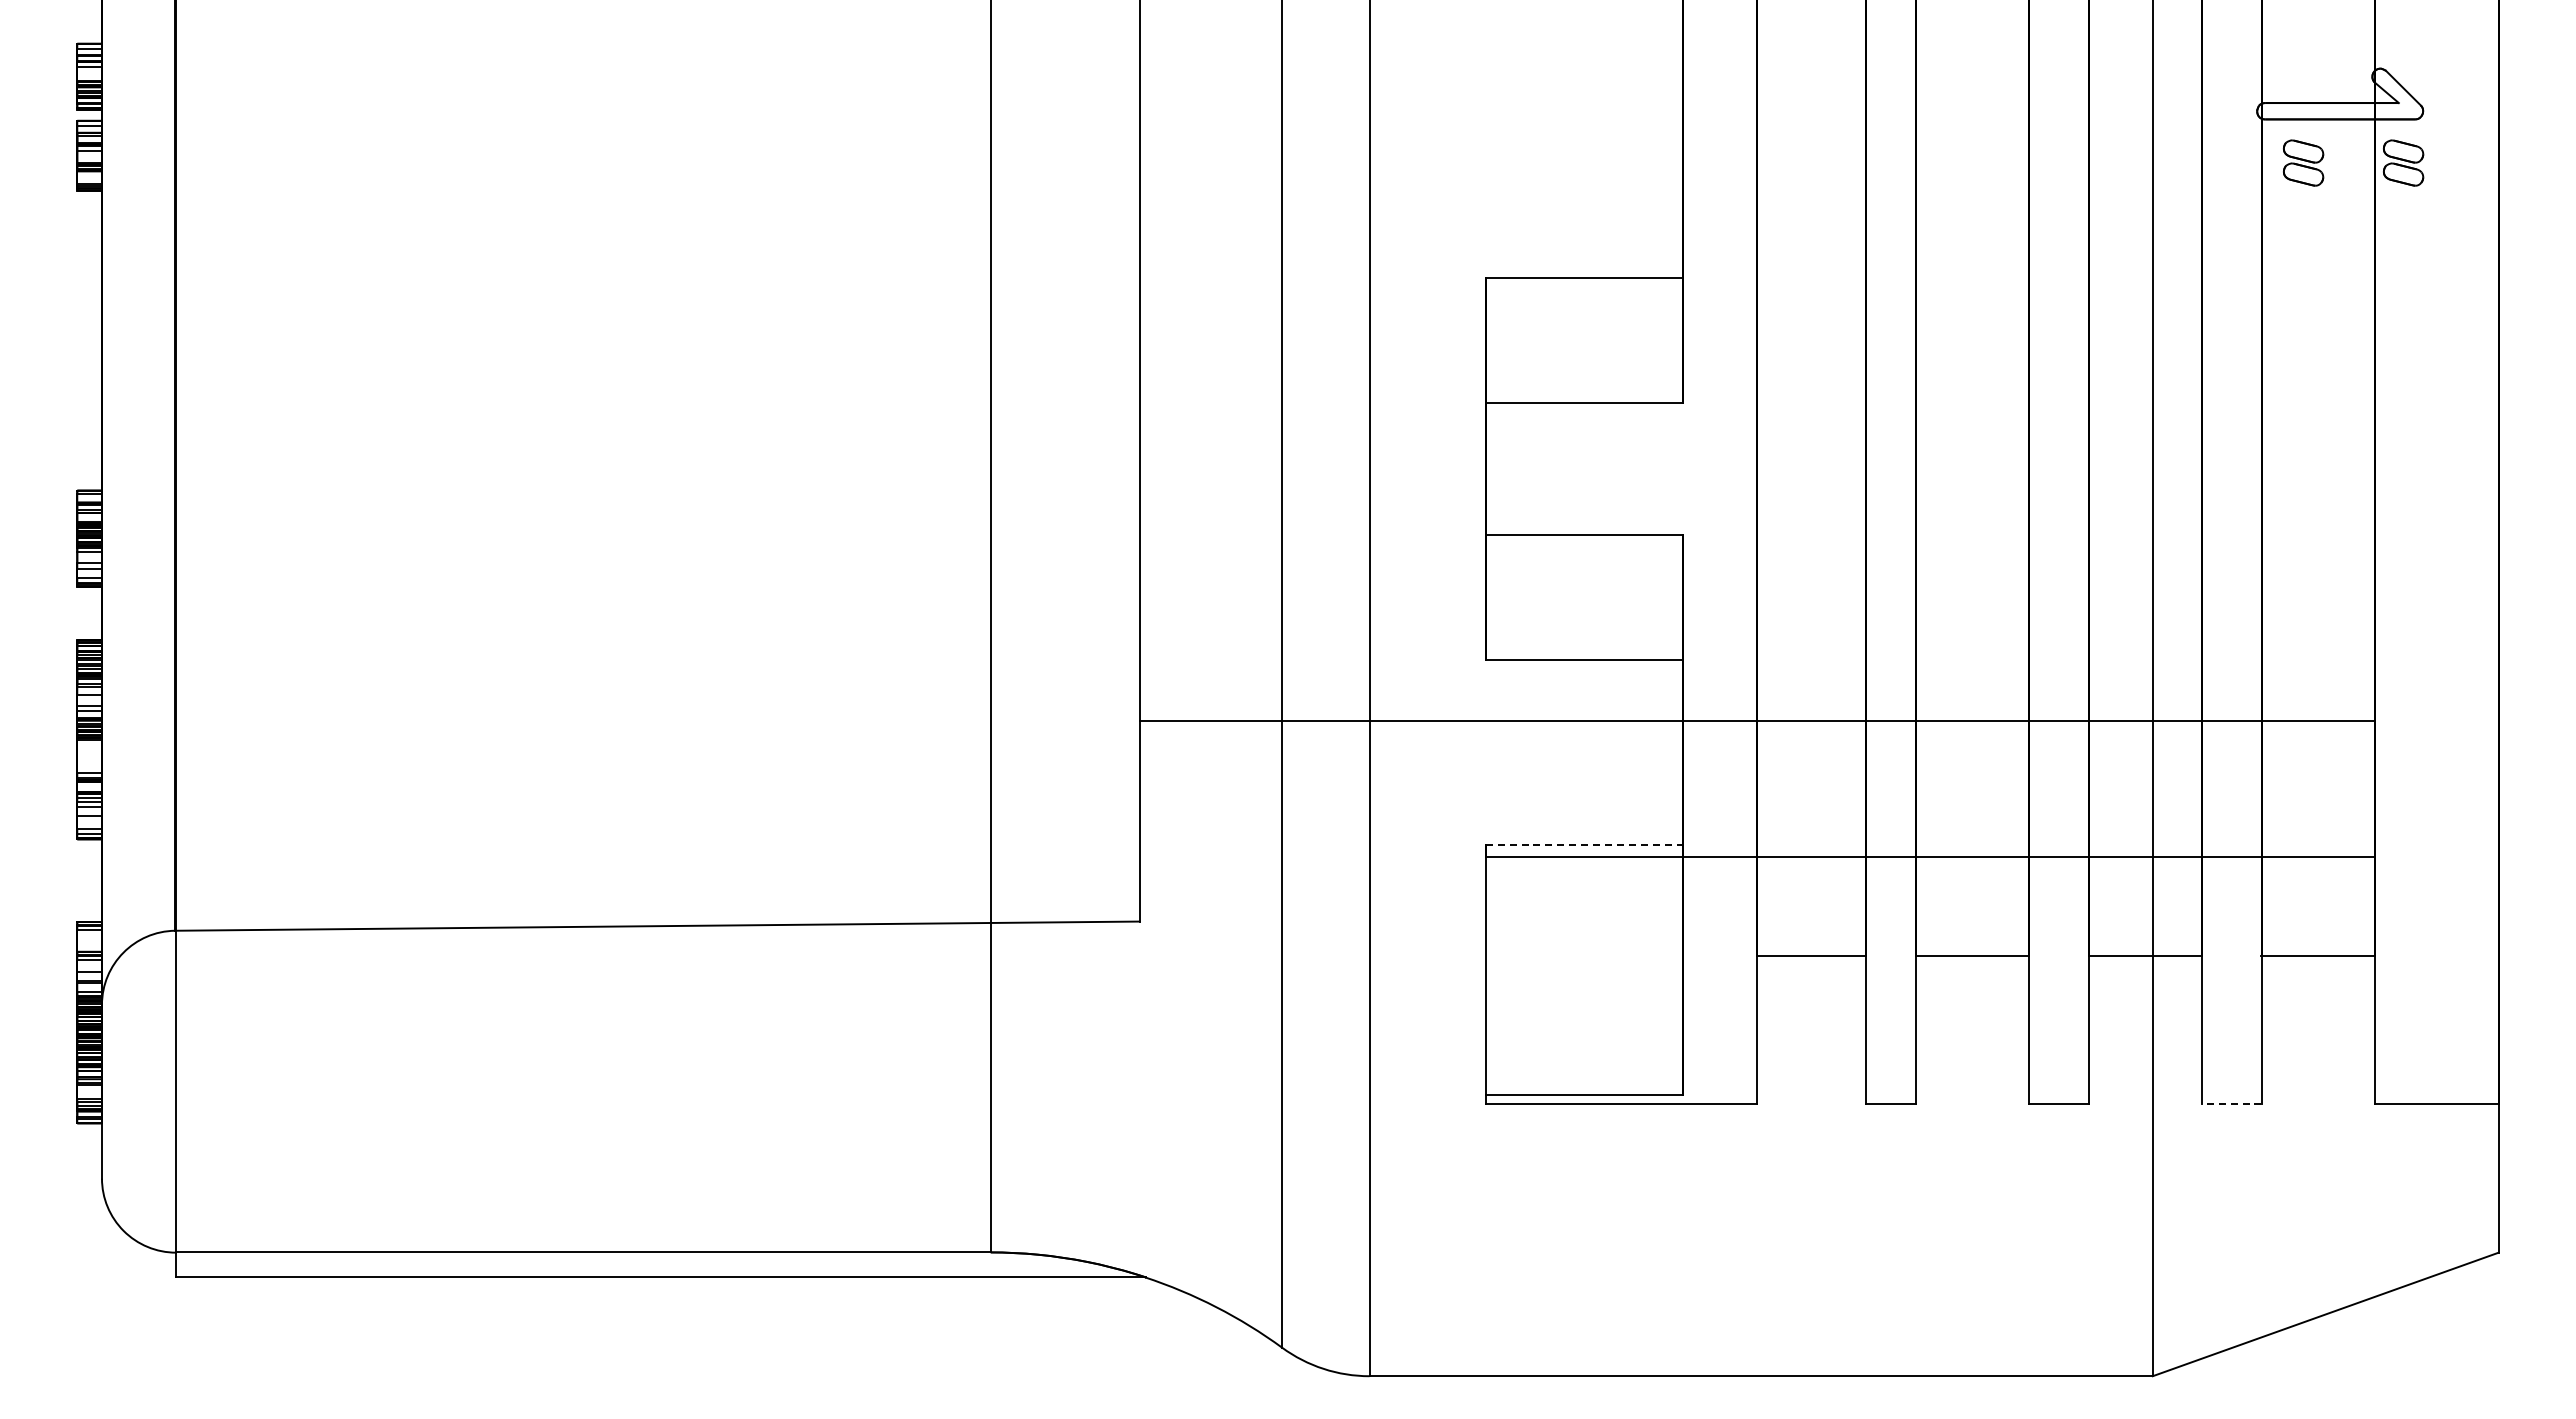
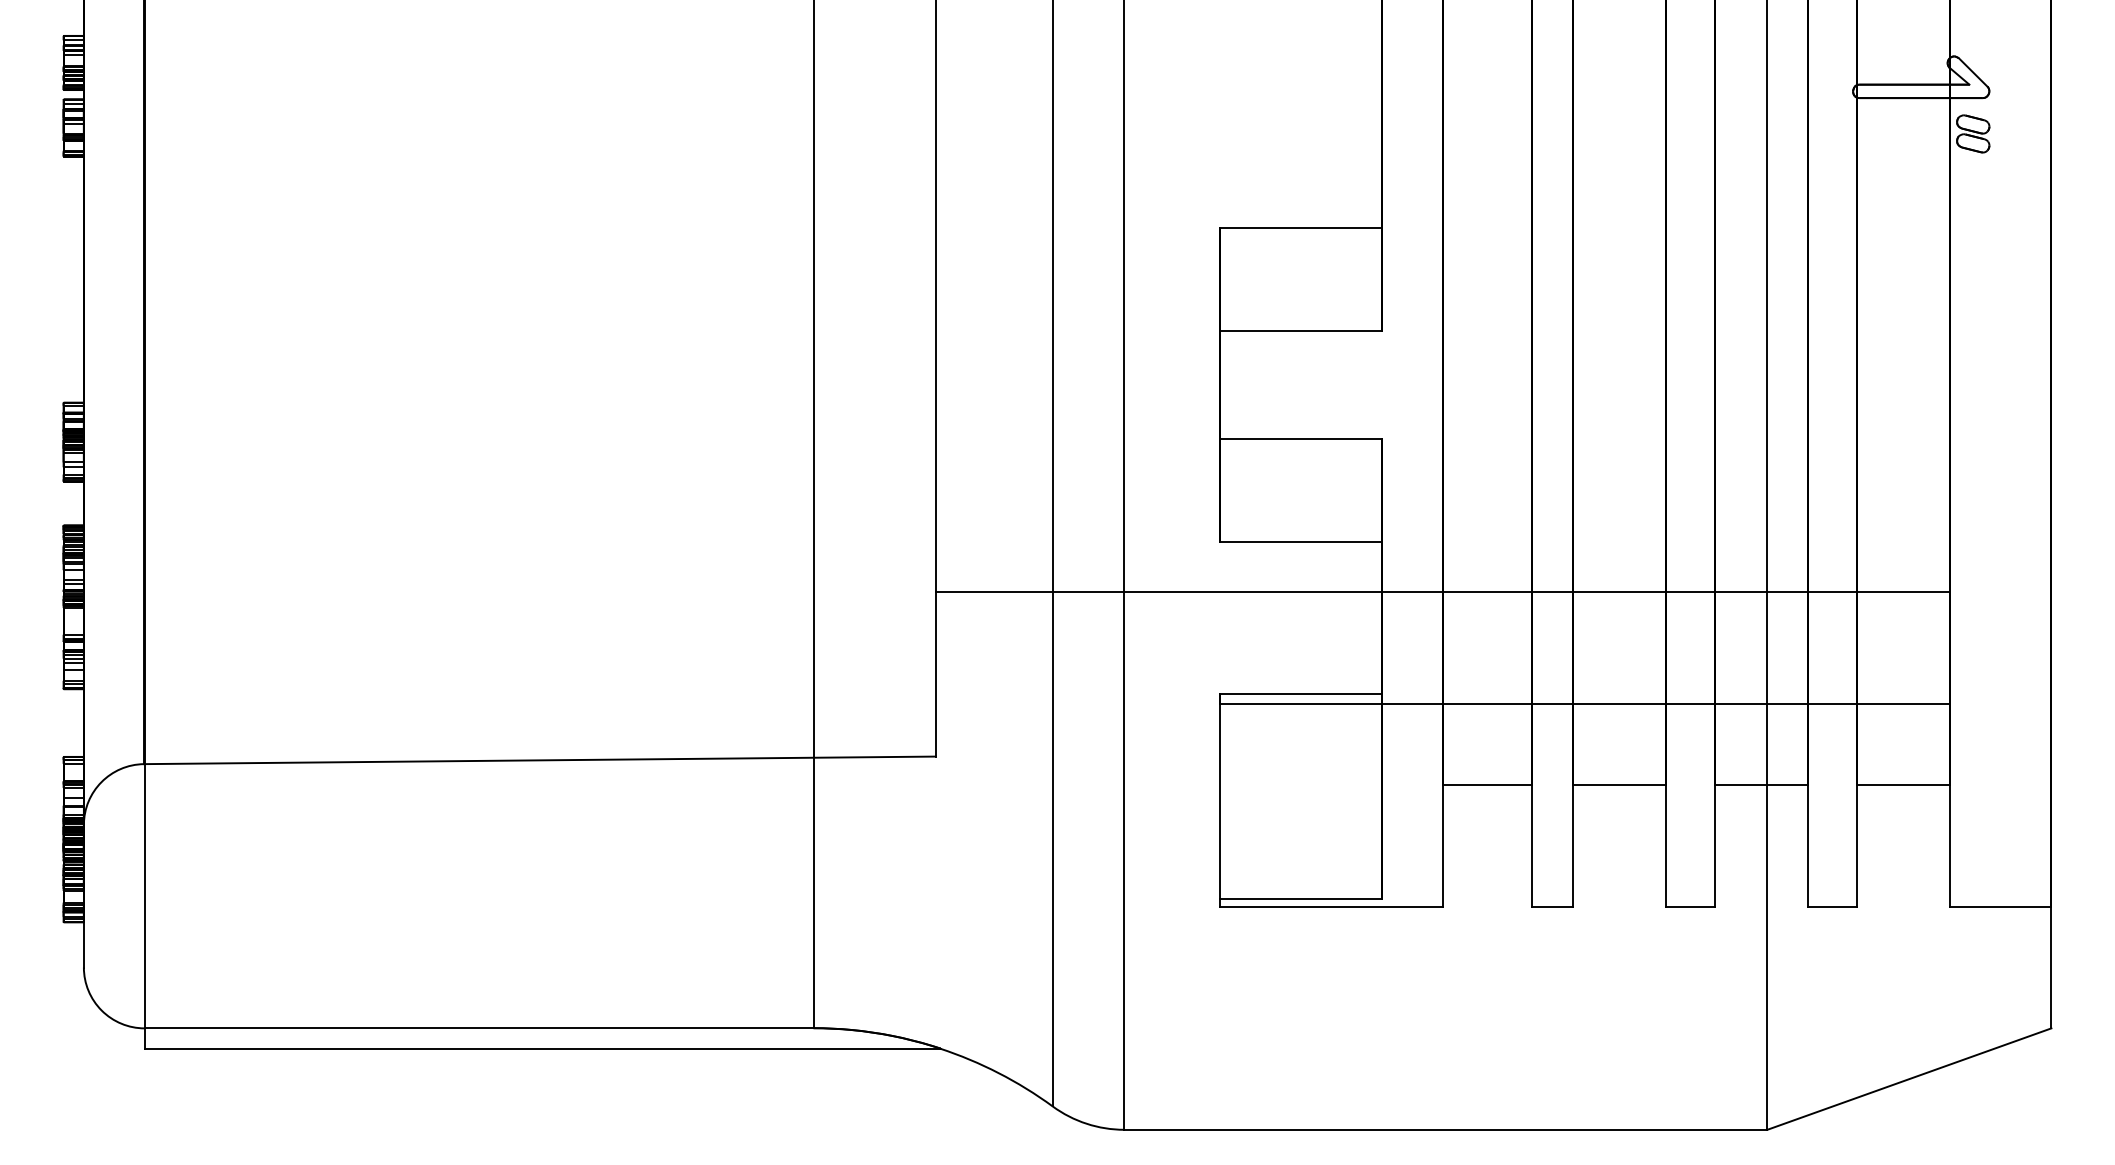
part: (2303, 162) -> (1891, 133), removed
line: (1584, 844) -> (1300, 693), dashed -> solid
line: (2231, 1104) -> (1832, 906), dashed -> solid

